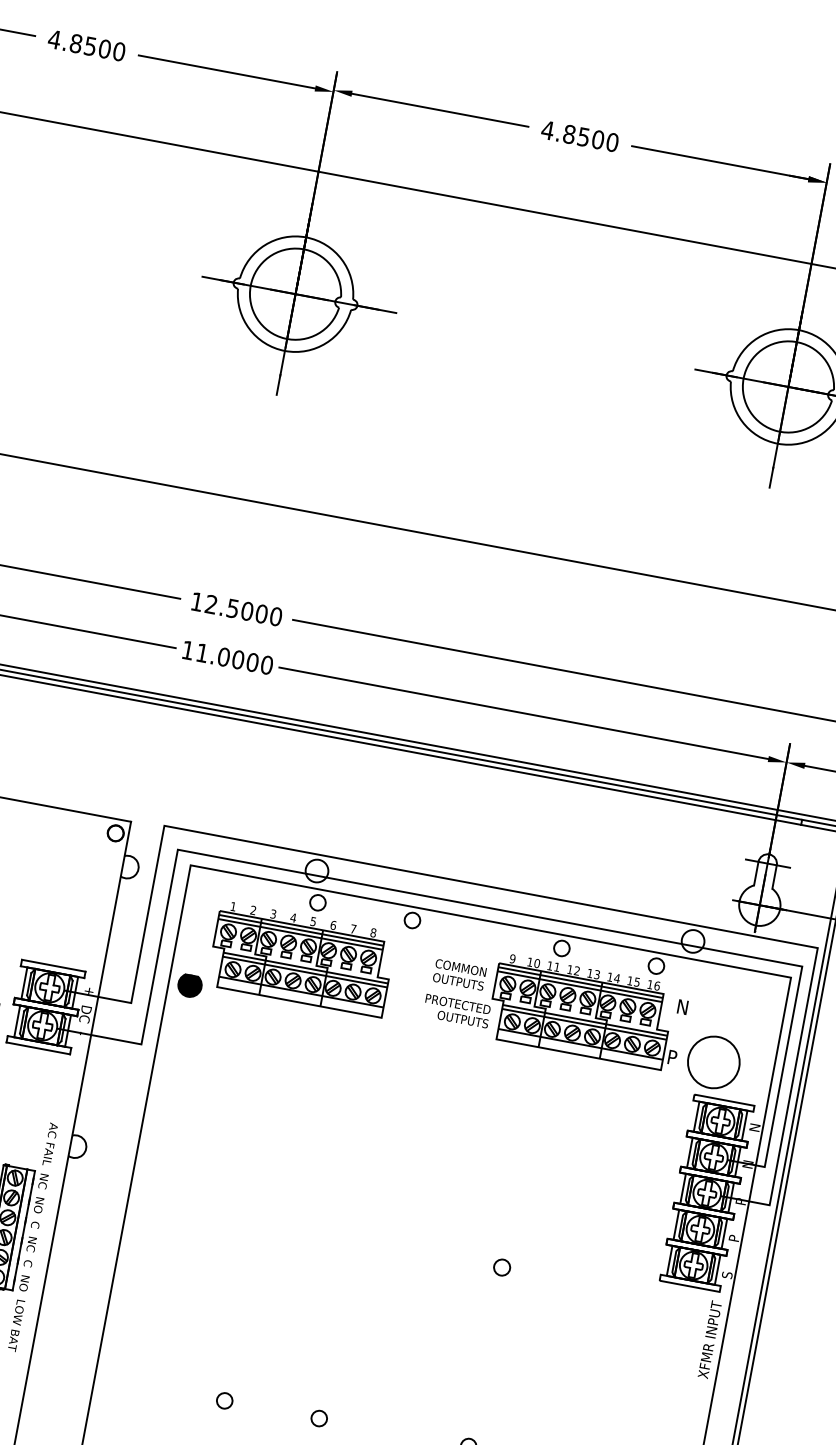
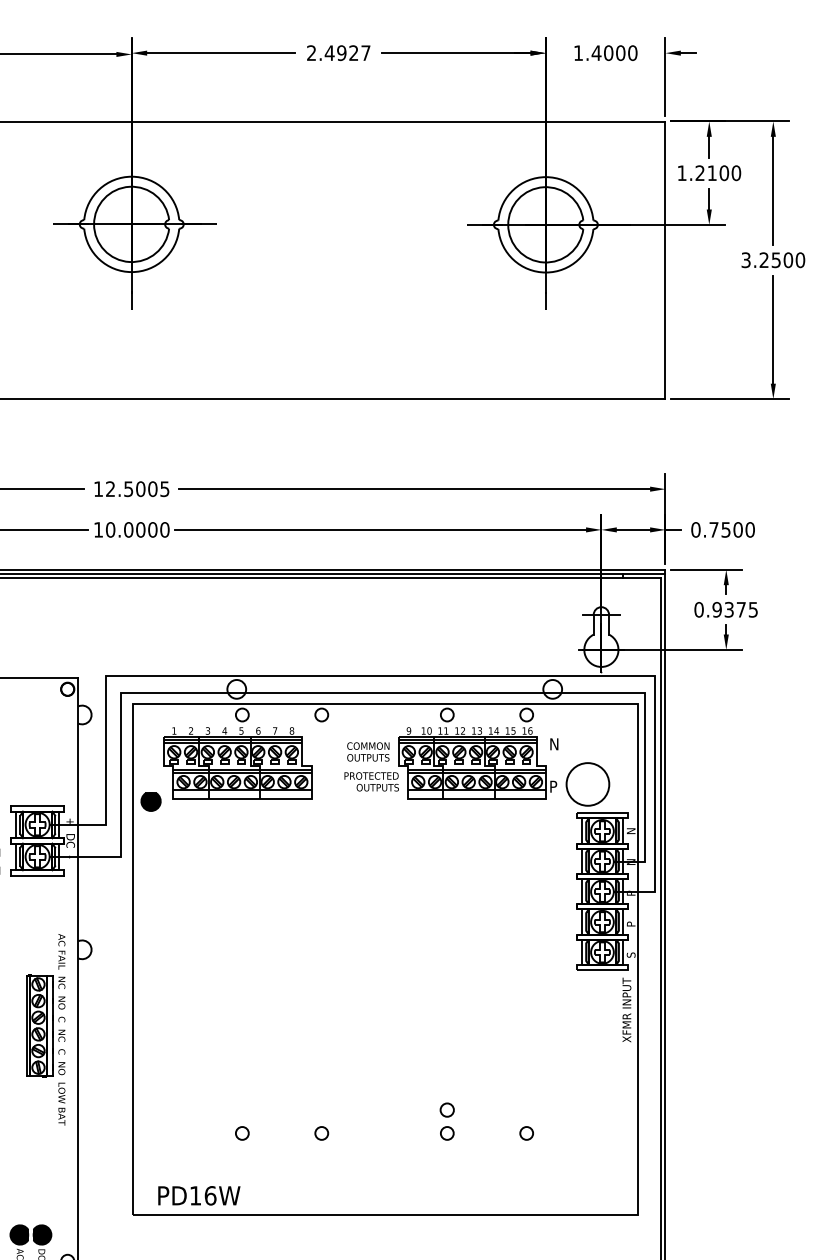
text: (579, 136) -> (338, 53), 4.8500 -> 2.4927
text: (275, 617) -> (164, 489), 12.5000 -> 12.5005
text: (202, 652) -> (110, 529), 11.0000 -> 10.0000
circle: (501, 1266) -> (446, 1109), moved

